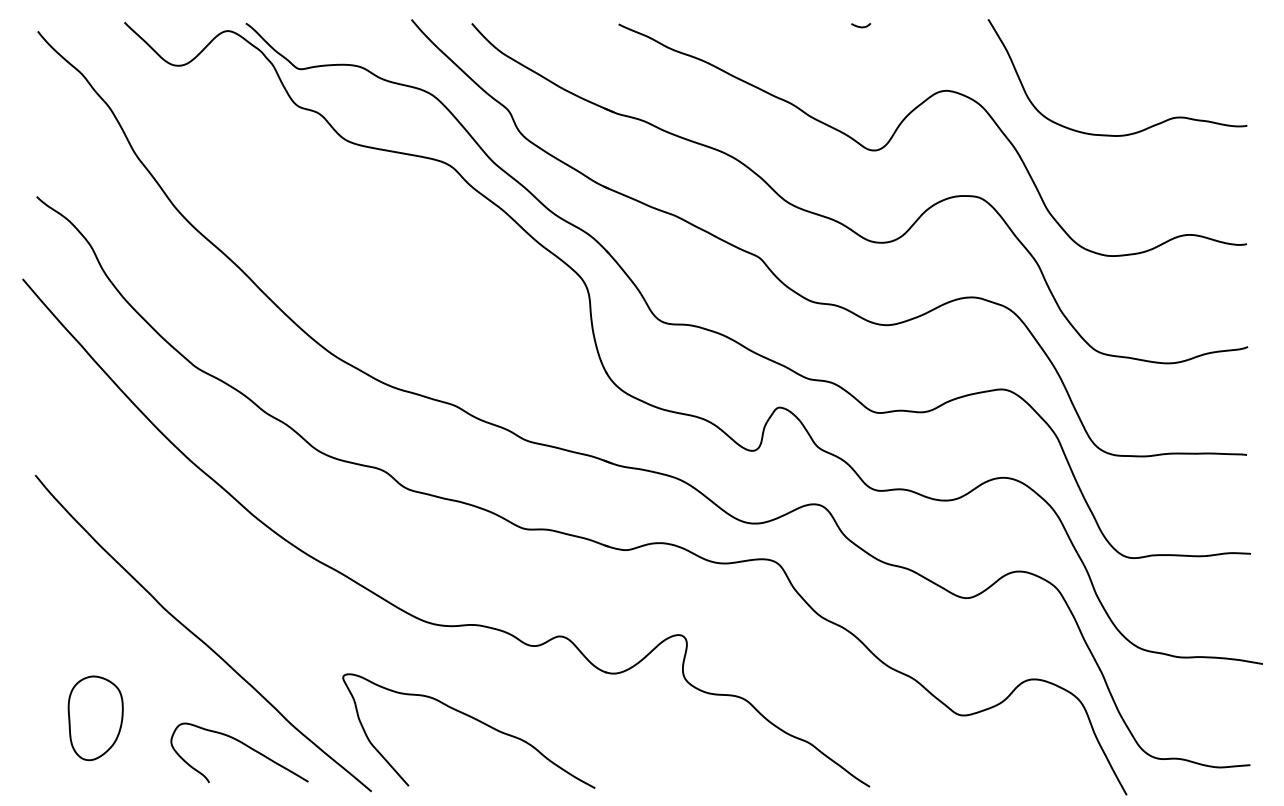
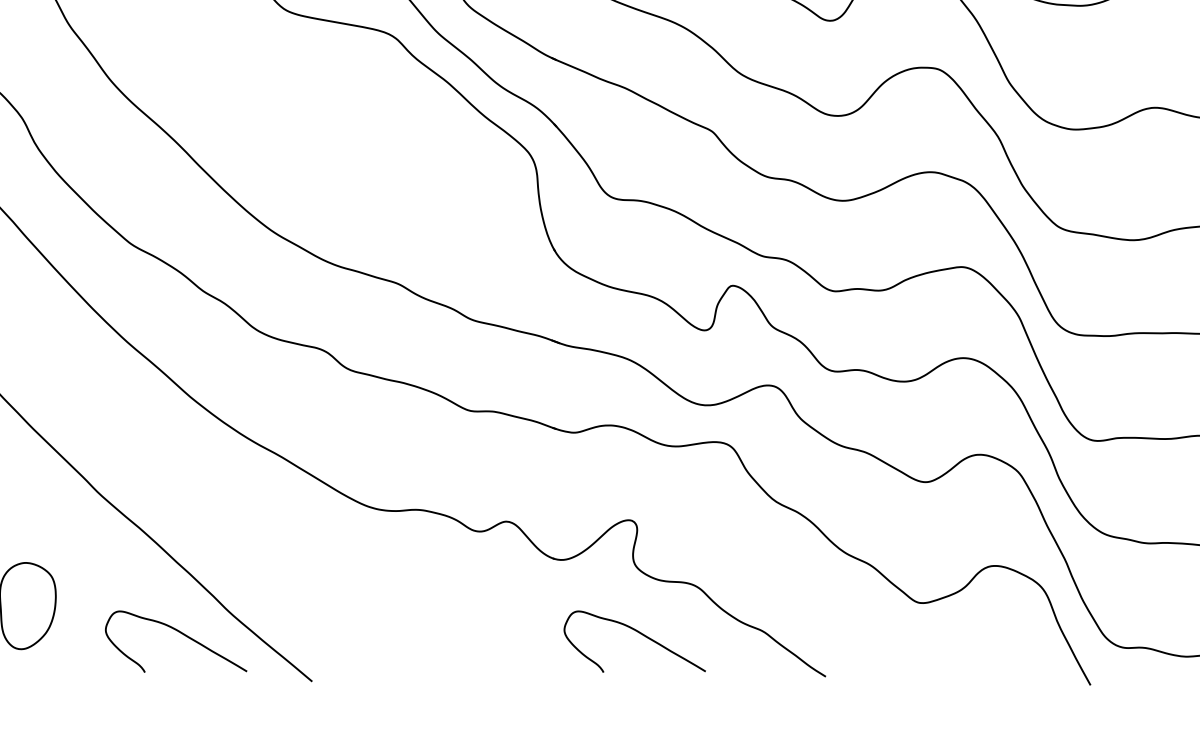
curve: (473, 719) -> (417, 607), removed
curve: (687, 744) -> (637, 633), added

